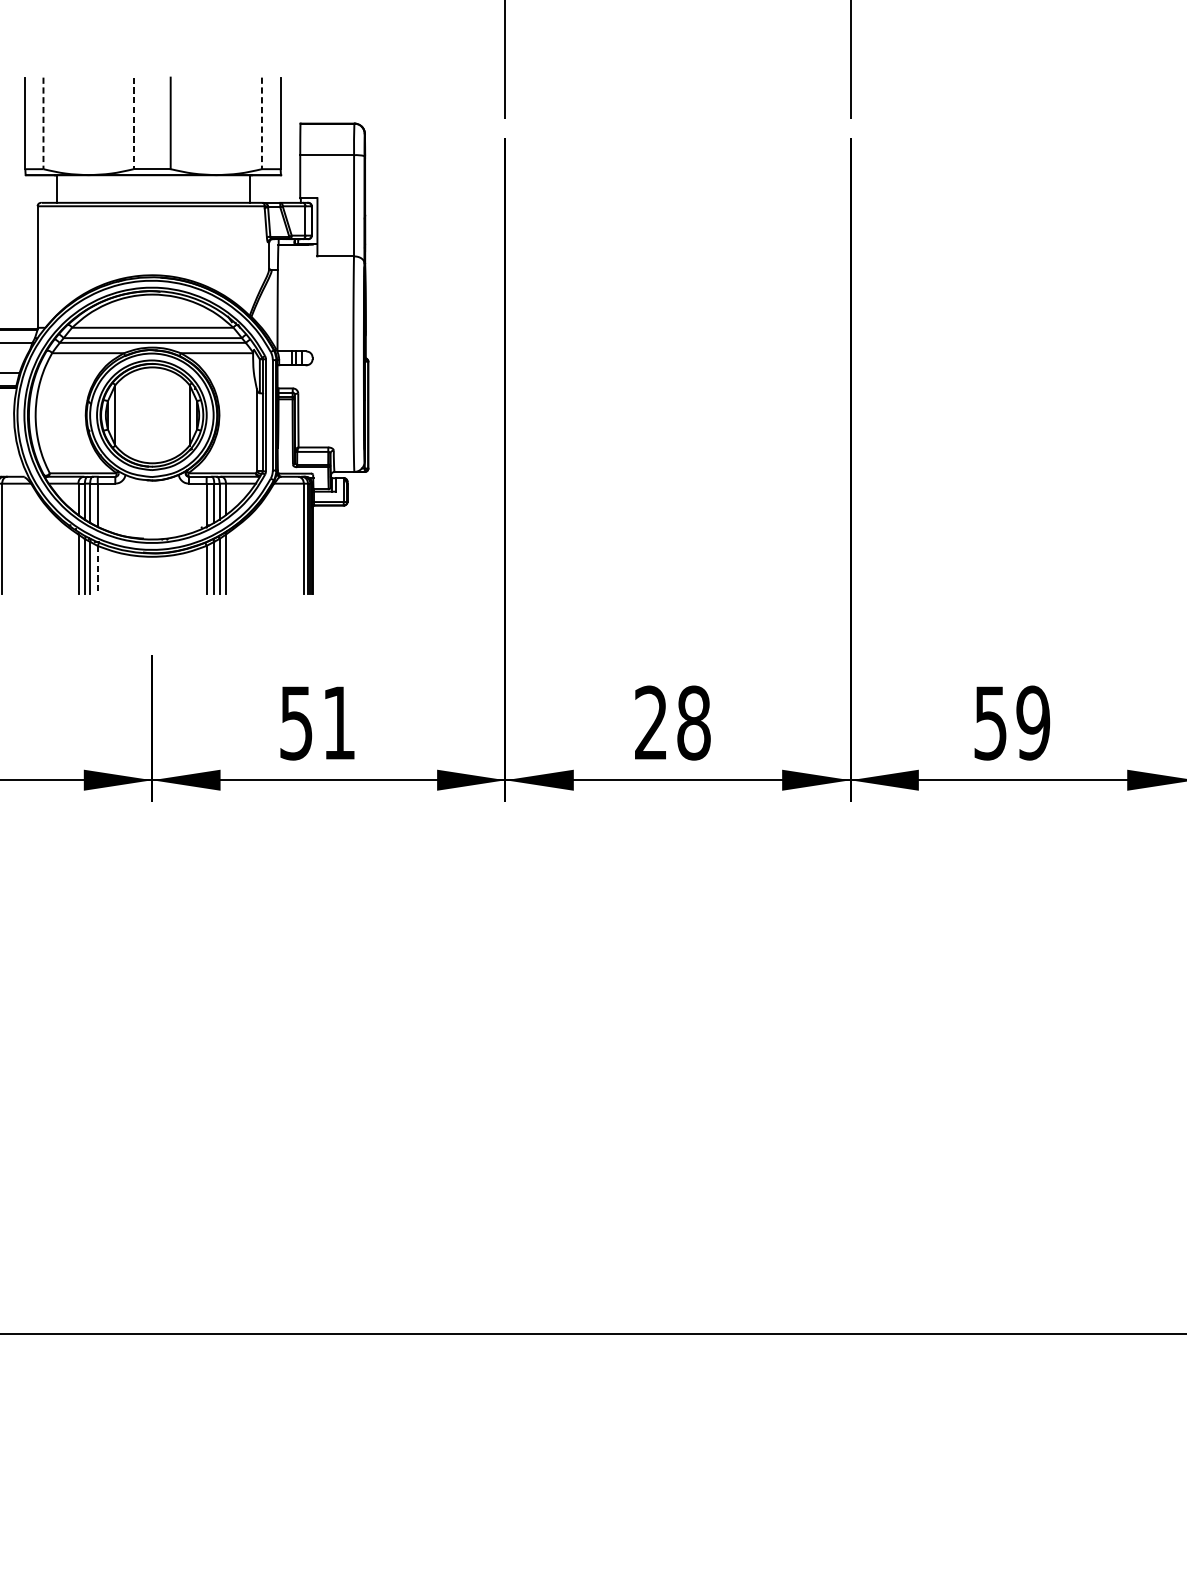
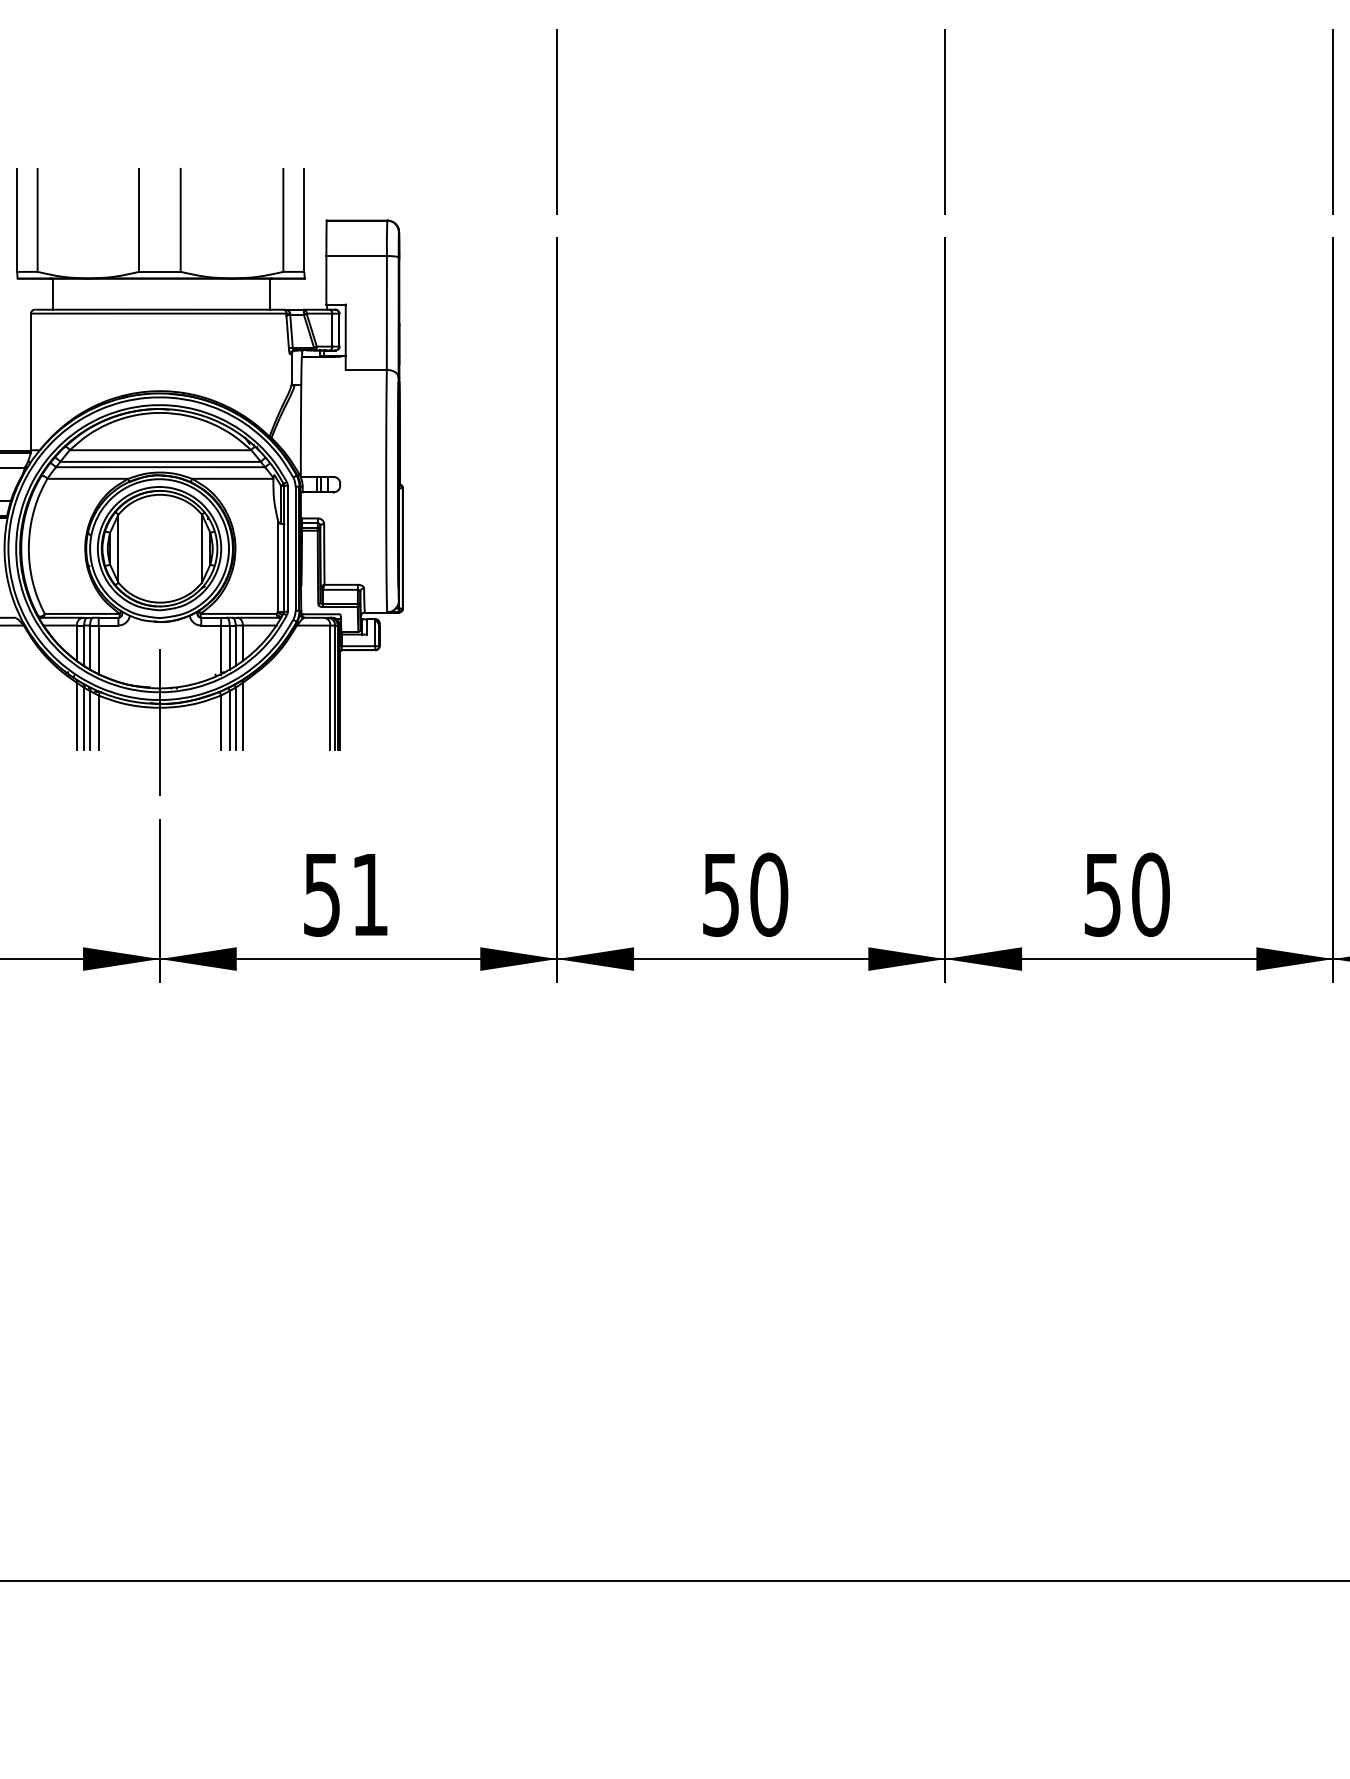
line: (43, 123) -> (37, 220), dashed -> solid
line: (134, 123) -> (139, 220), dashed -> solid
line: (262, 123) -> (283, 220), dashed -> solid
line: (151, 569) -> (159, 722), added
line: (97, 570) -> (98, 723), dashed -> solid
text: (672, 722) -> (745, 894), 28 -> 50
text: (1033, 722) -> (1150, 894), 59 -> 50

